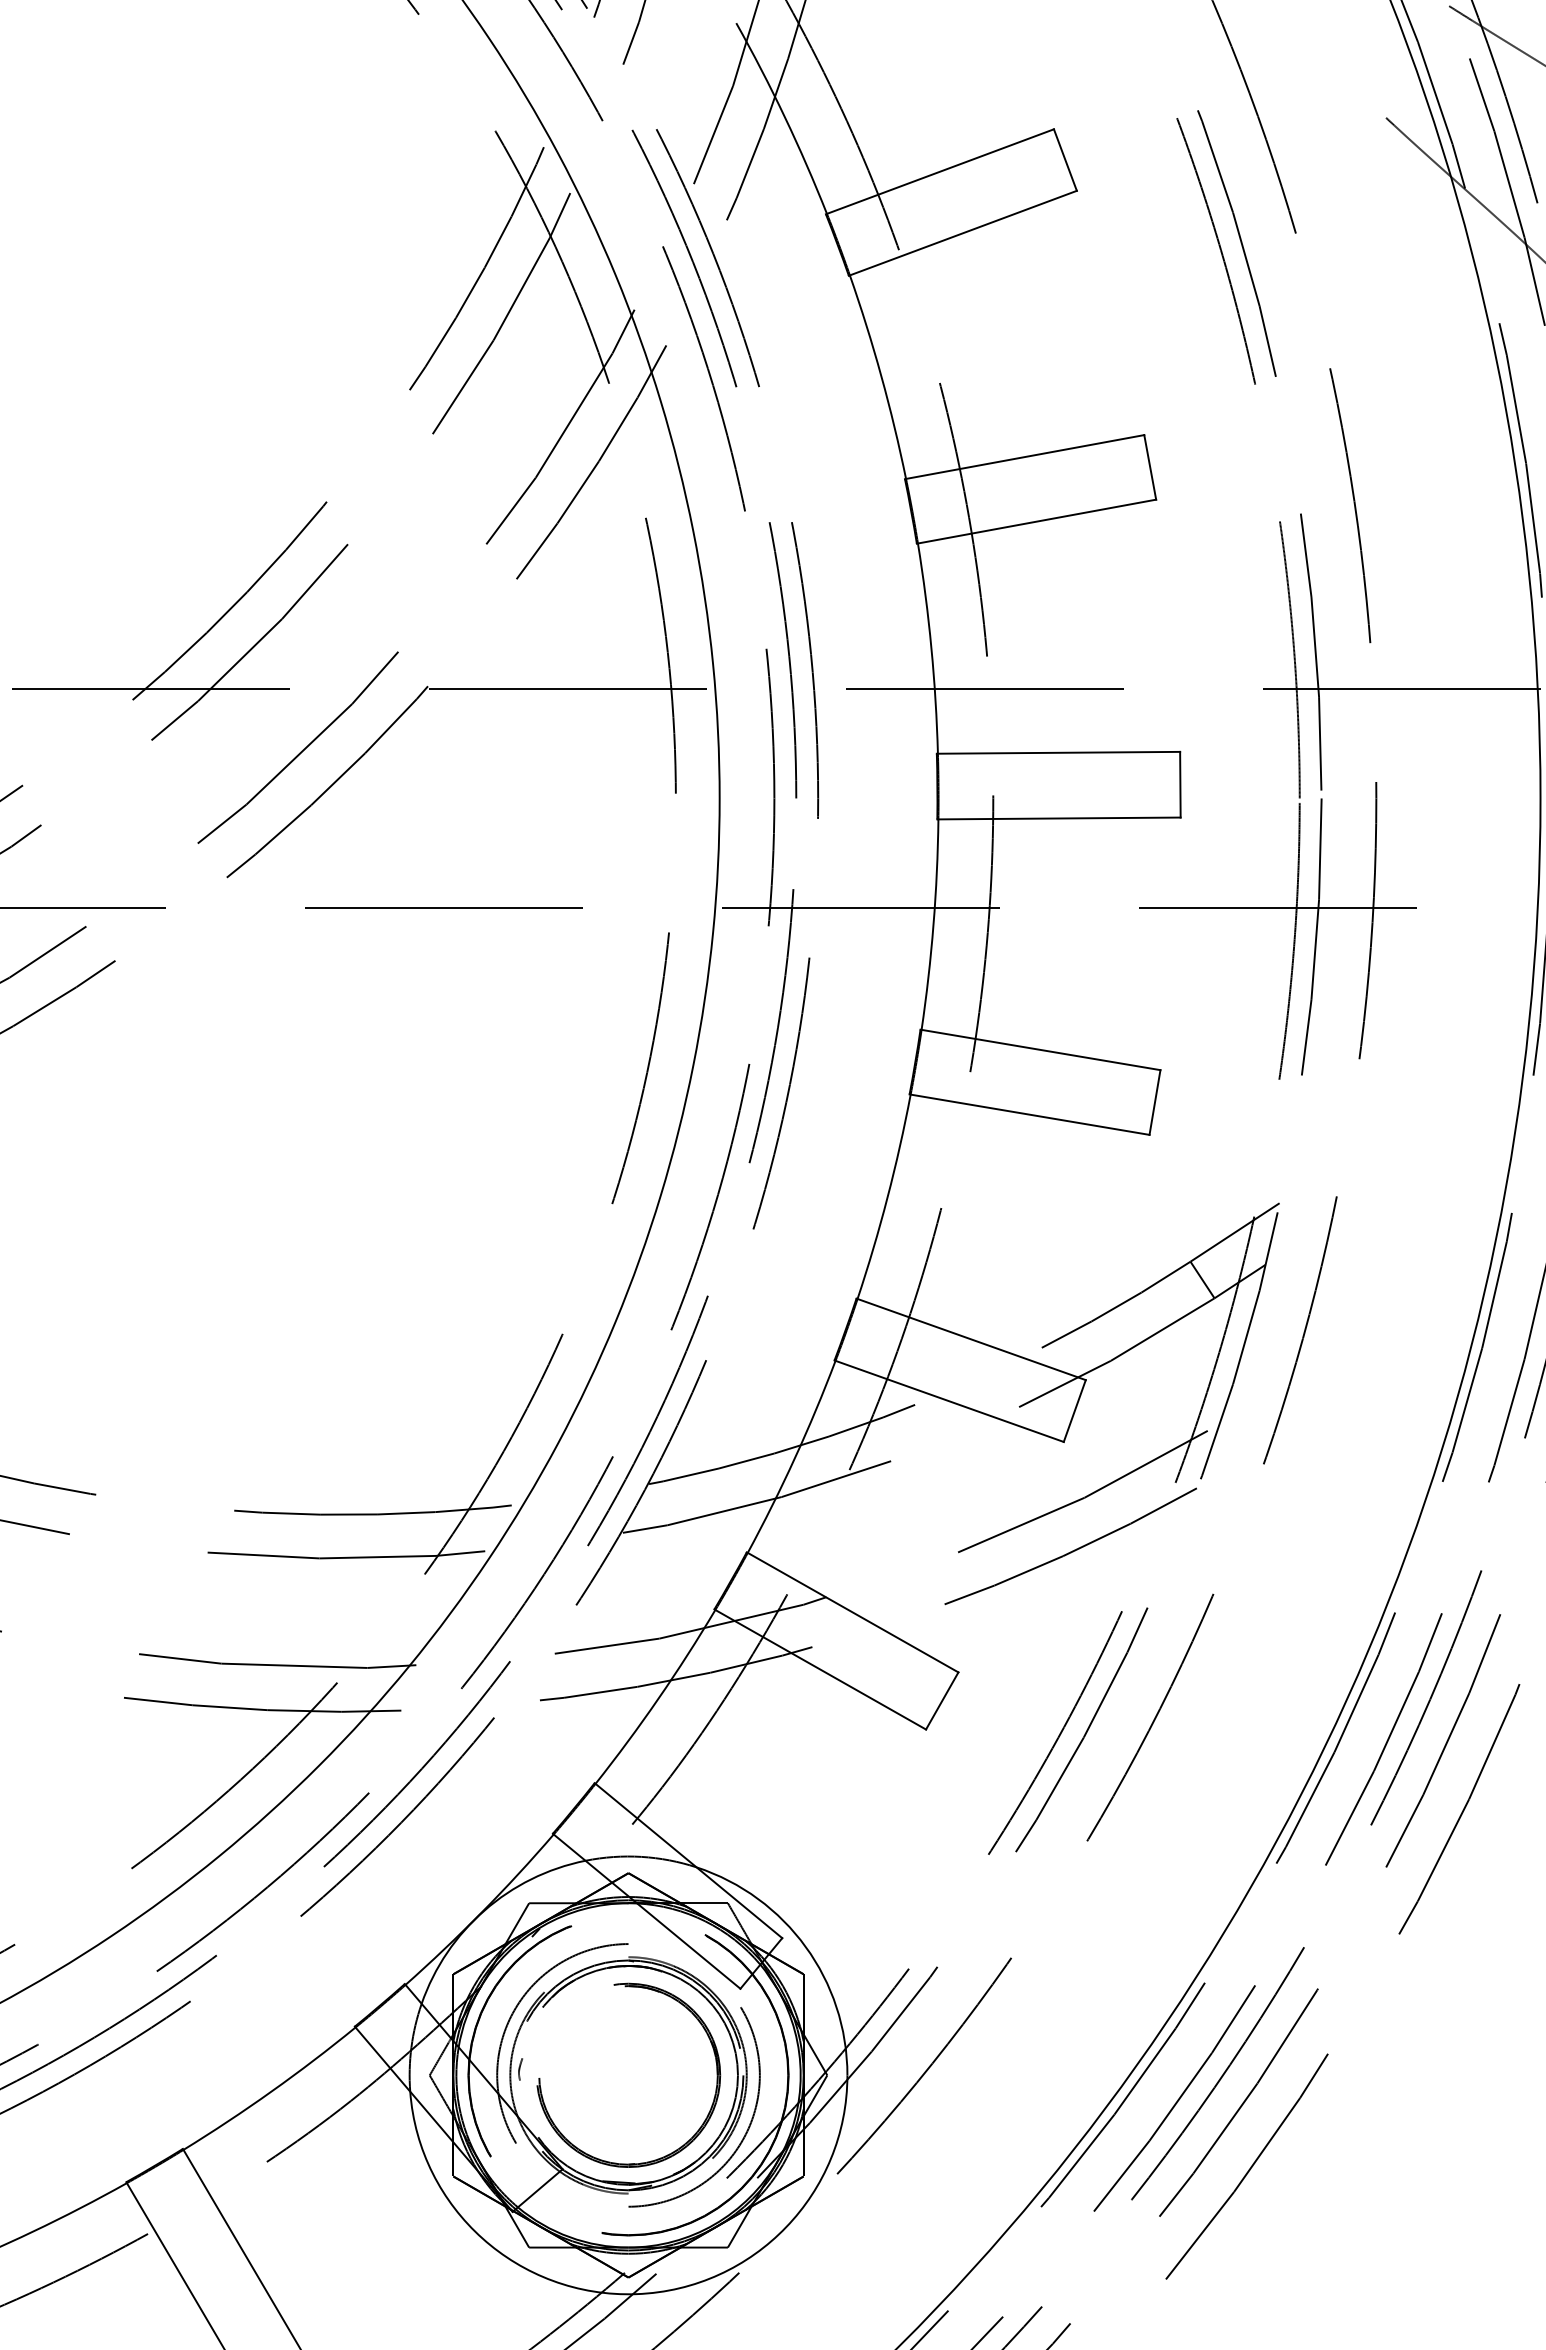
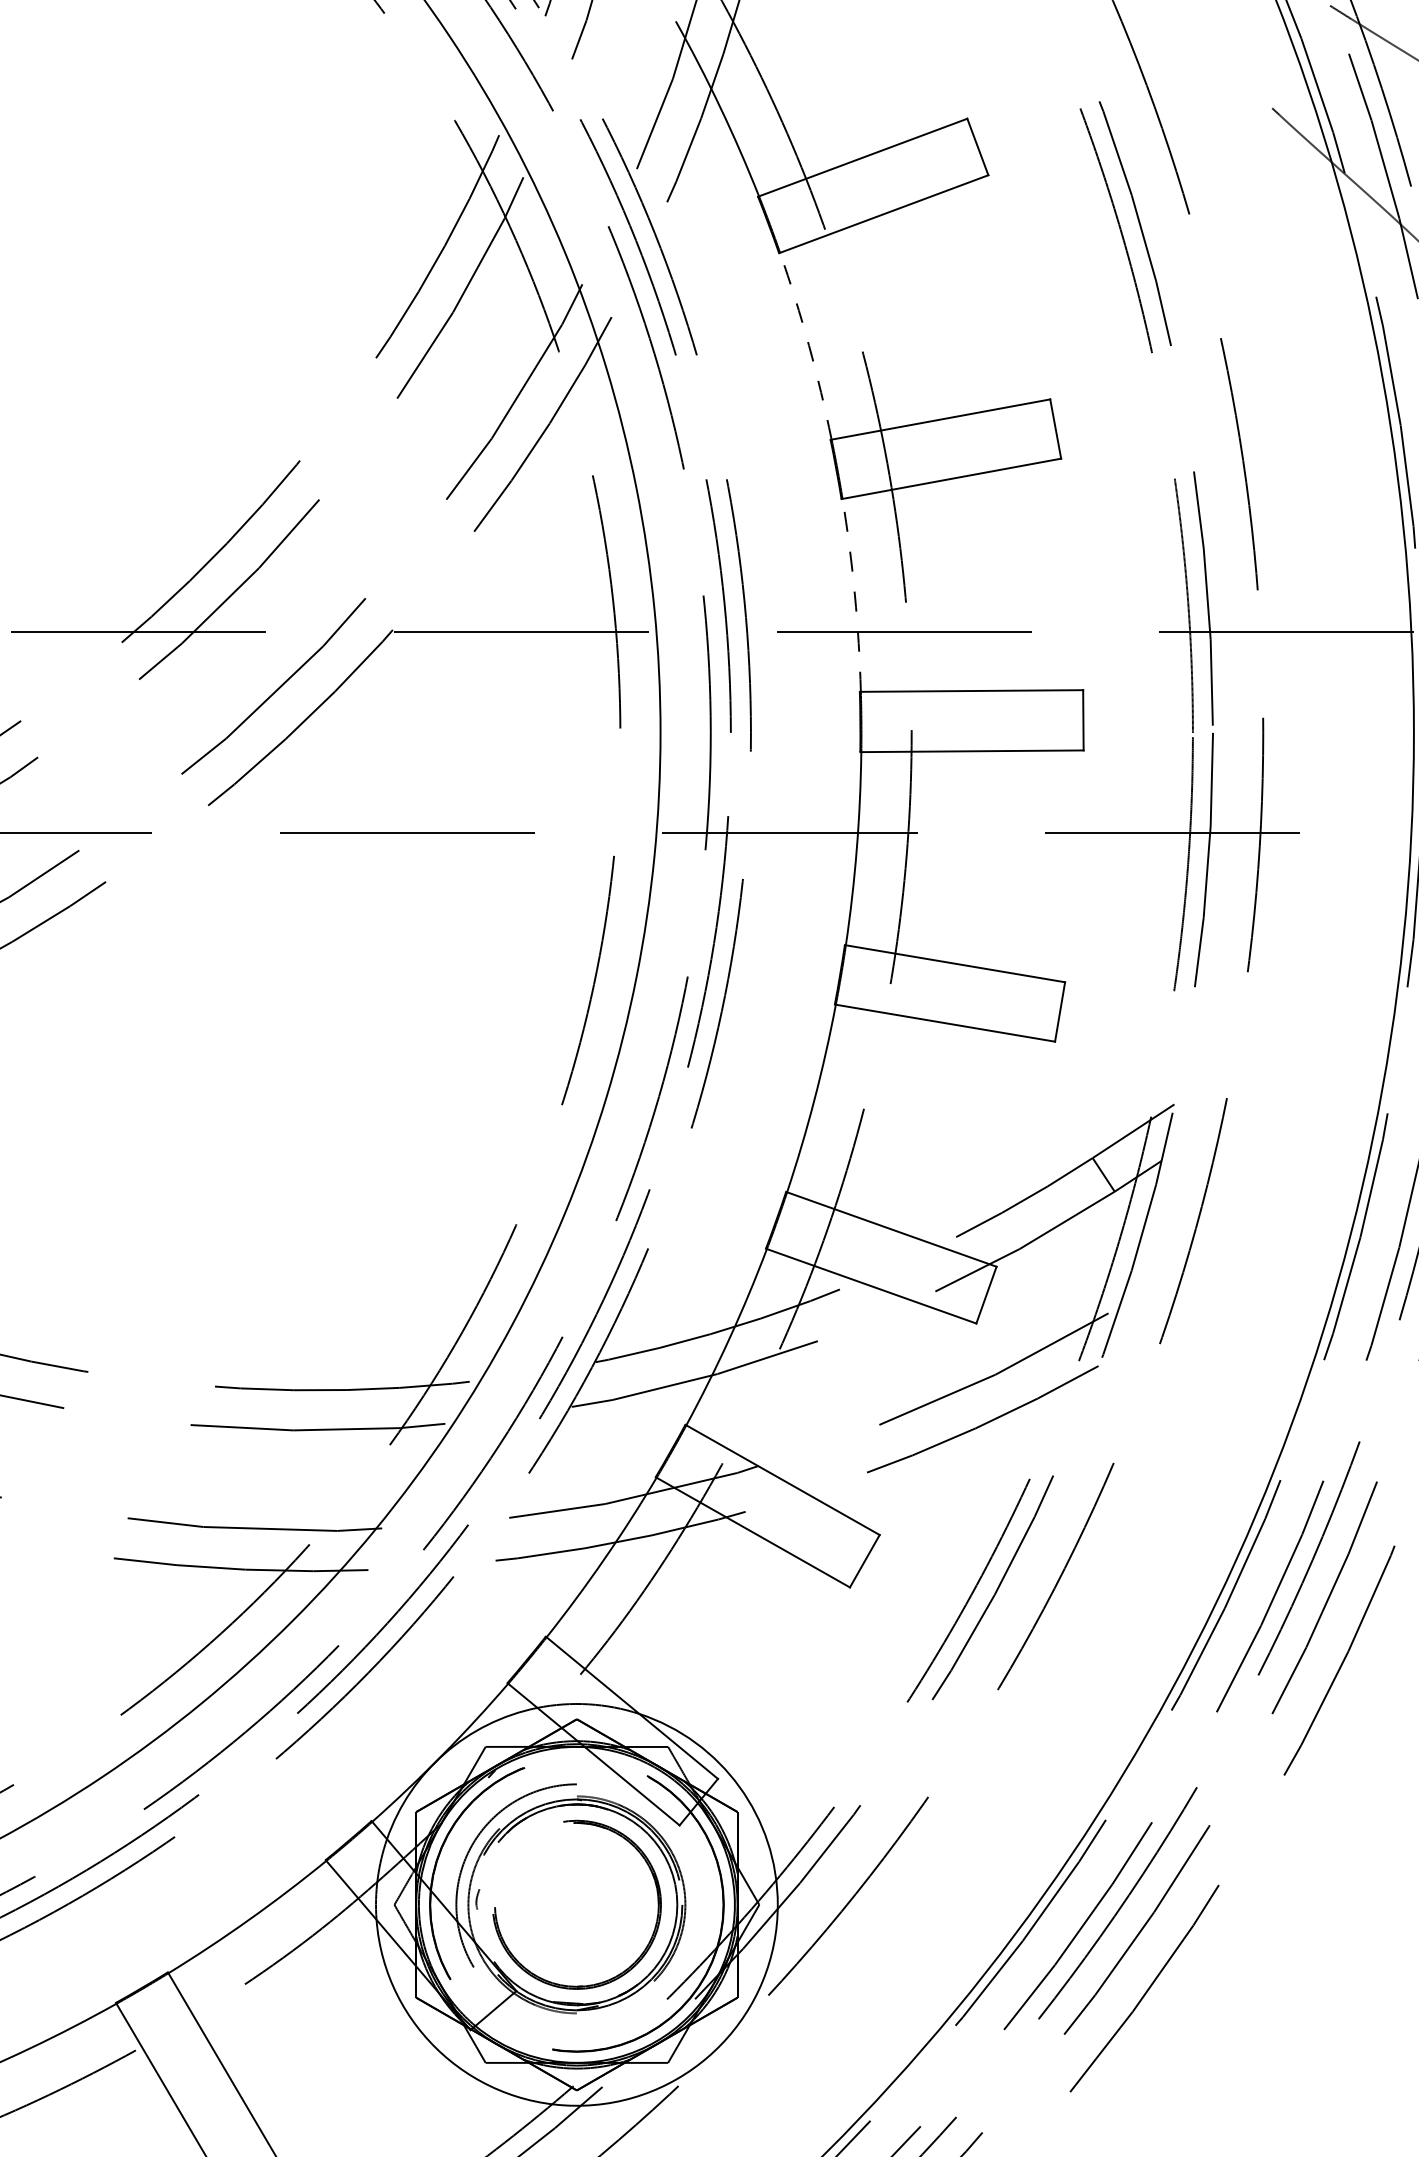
arc: (881, 376) -> (809, 345), solid -> dashed
arc: (931, 648) -> (854, 595), solid -> dashed
curve: (745, 2132) -> (684, 1957), removed

